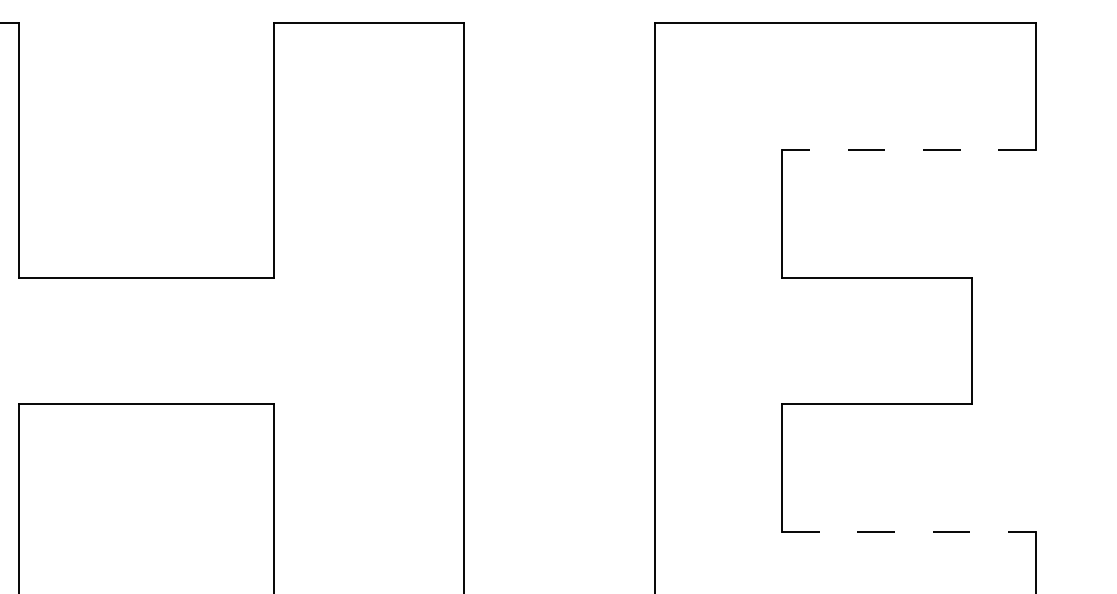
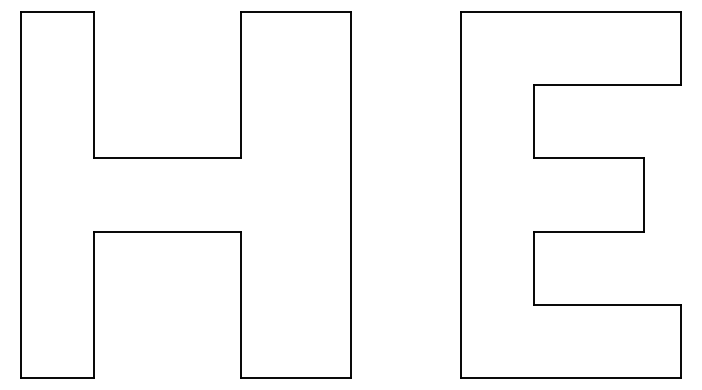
line: (908, 151) -> (607, 85), dashed -> solid
line: (910, 530) -> (608, 304), dashed -> solid

